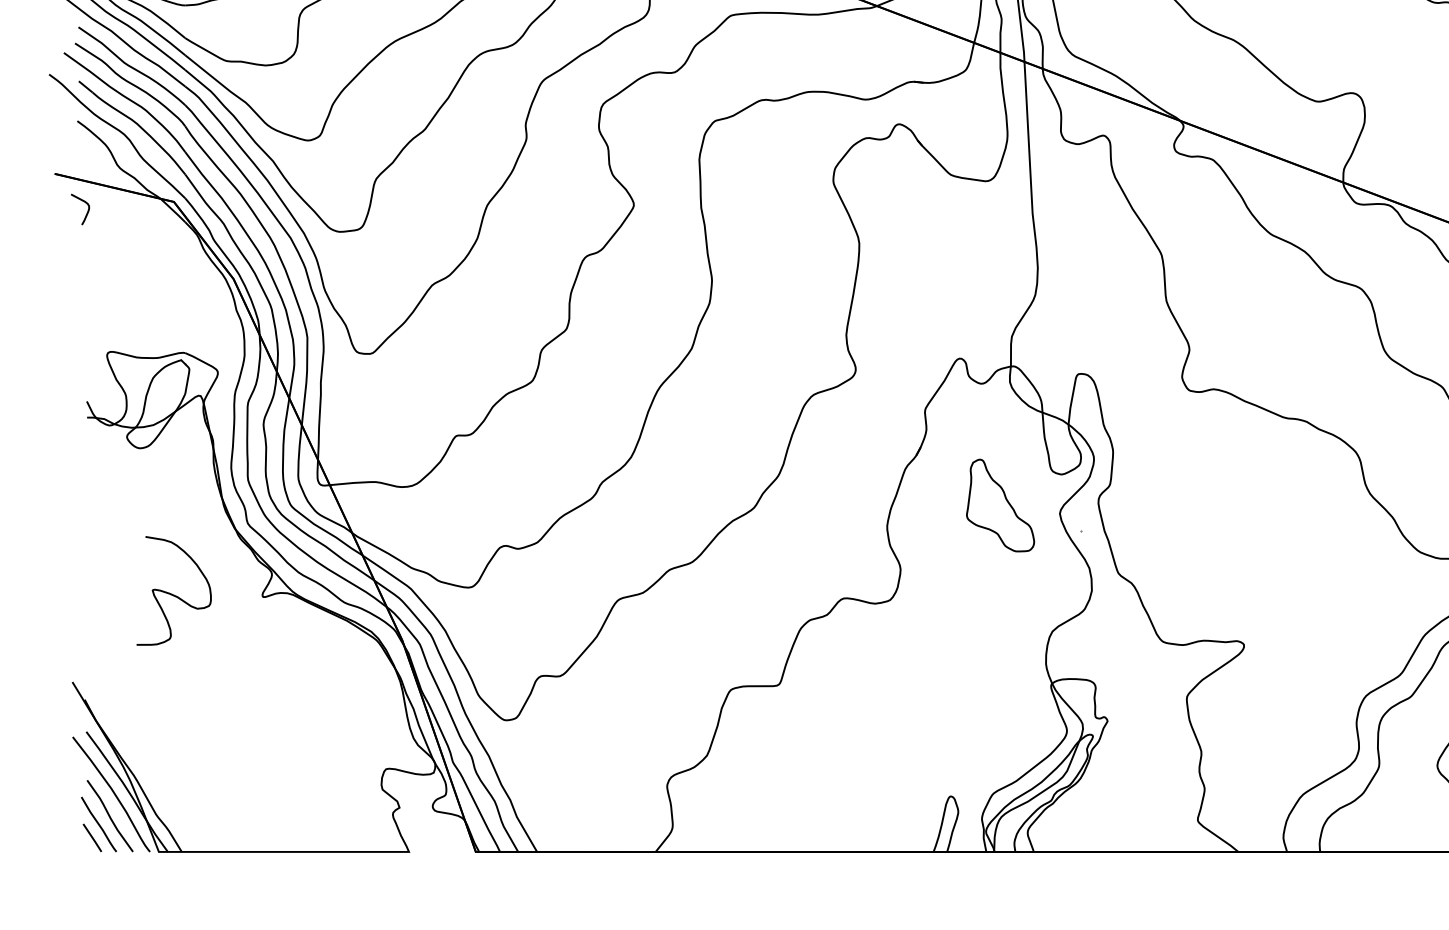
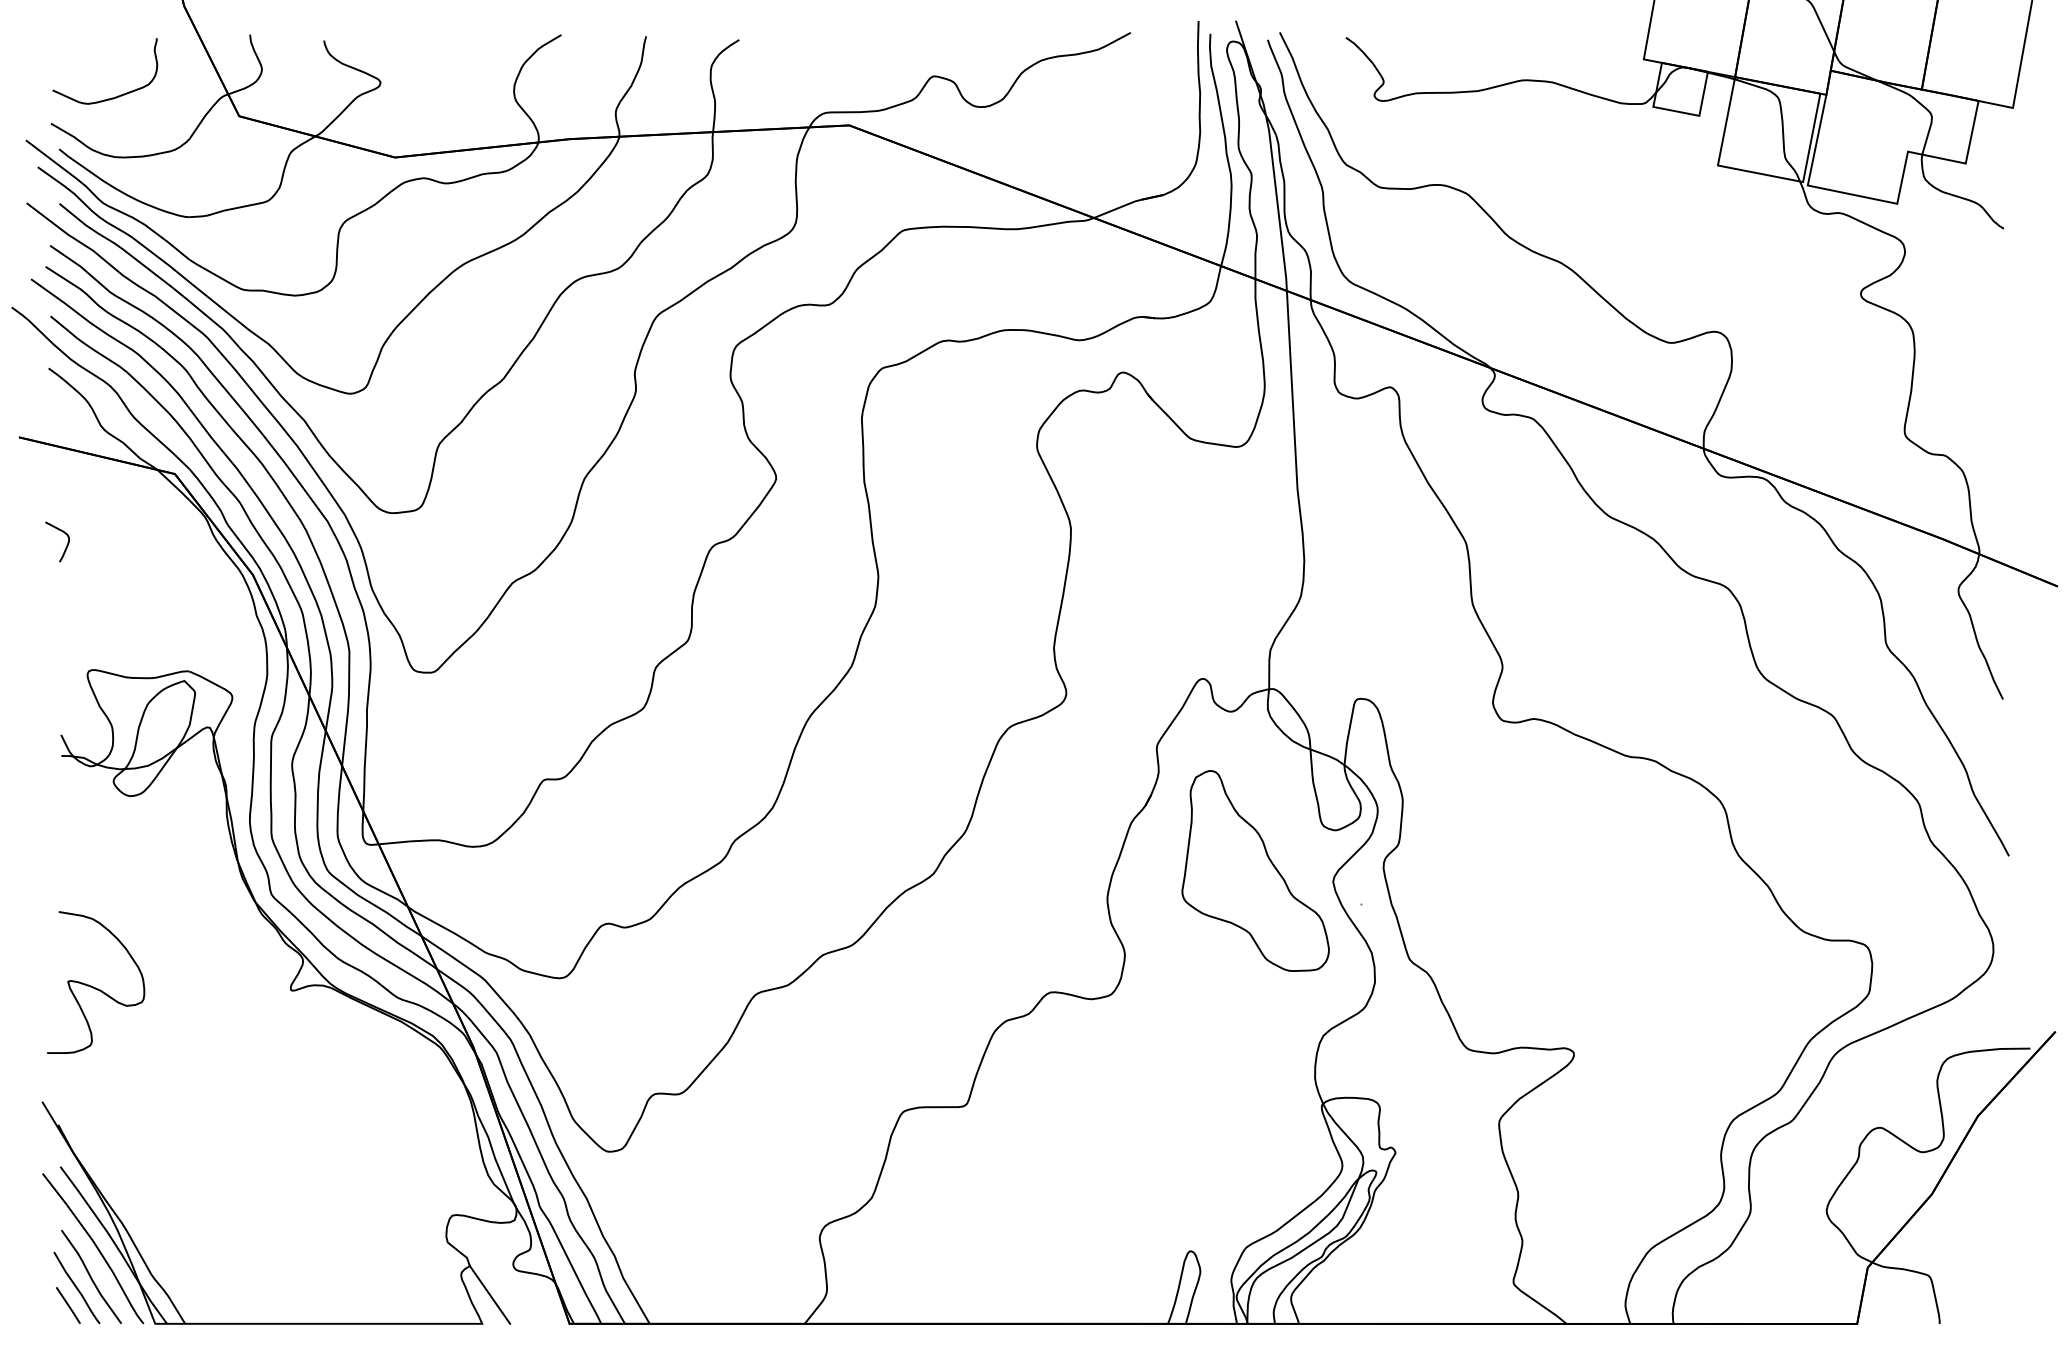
curve: (87, 212) -> (66, 545), moved
part: (1000, 505) -> (1255, 870), size x1.67
curve: (172, 593) -> (93, 986), moved
line: (414, 829) -> (489, 1294), added

